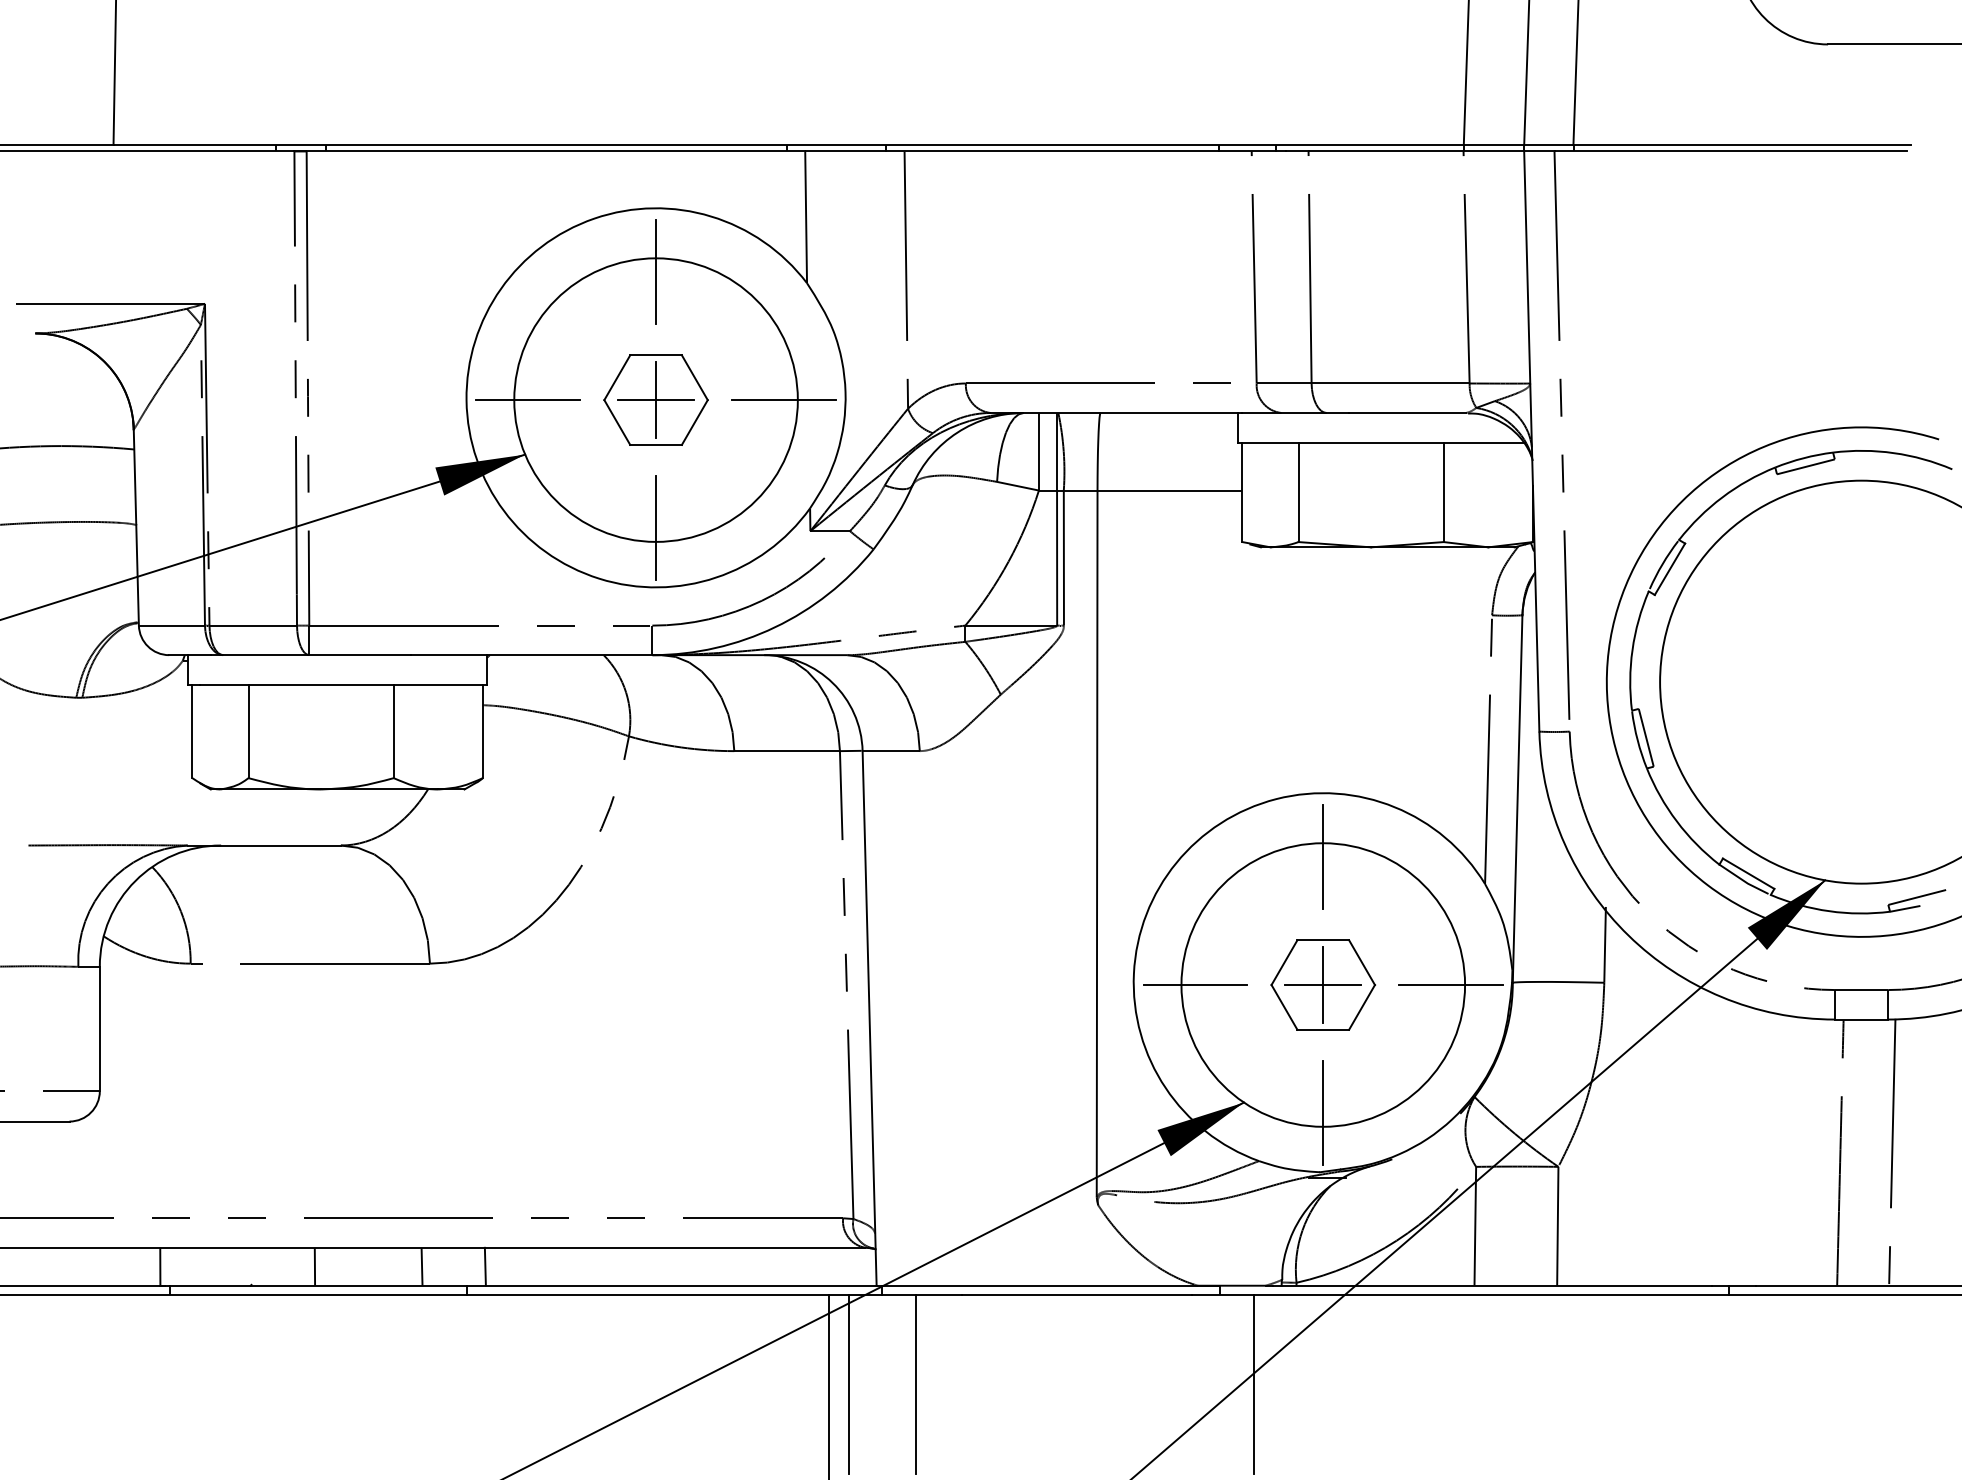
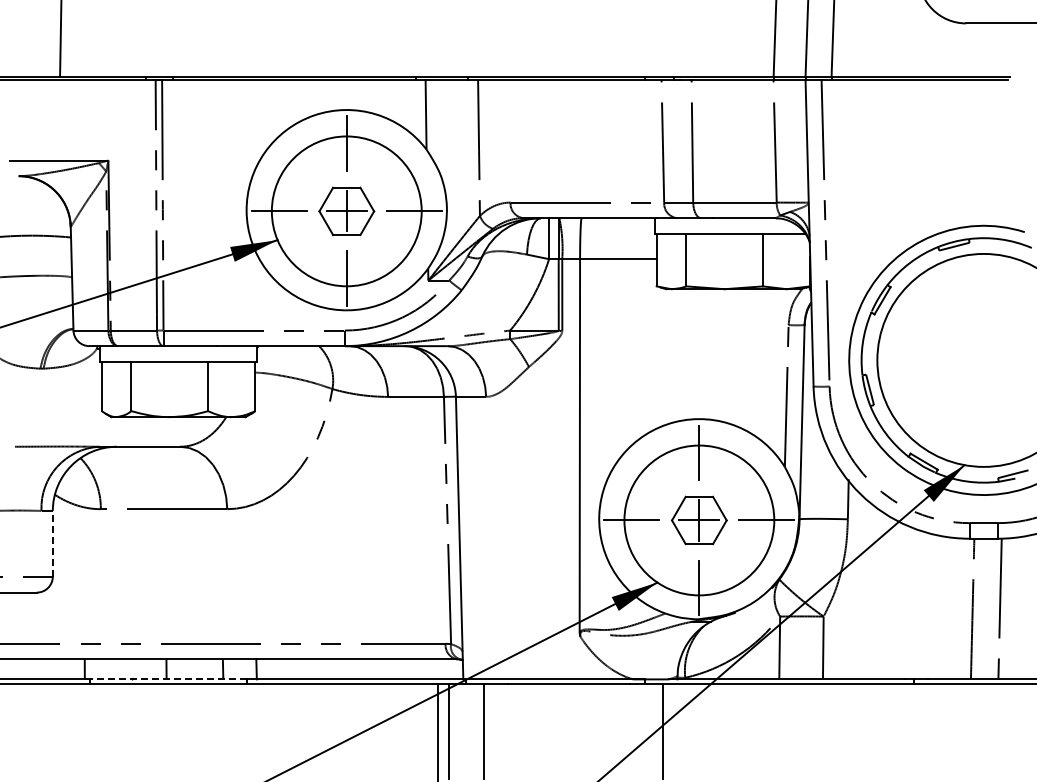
line: (99, 1028) -> (52, 543), solid -> dashed
line: (318, 1285) -> (168, 679), solid -> dashed

